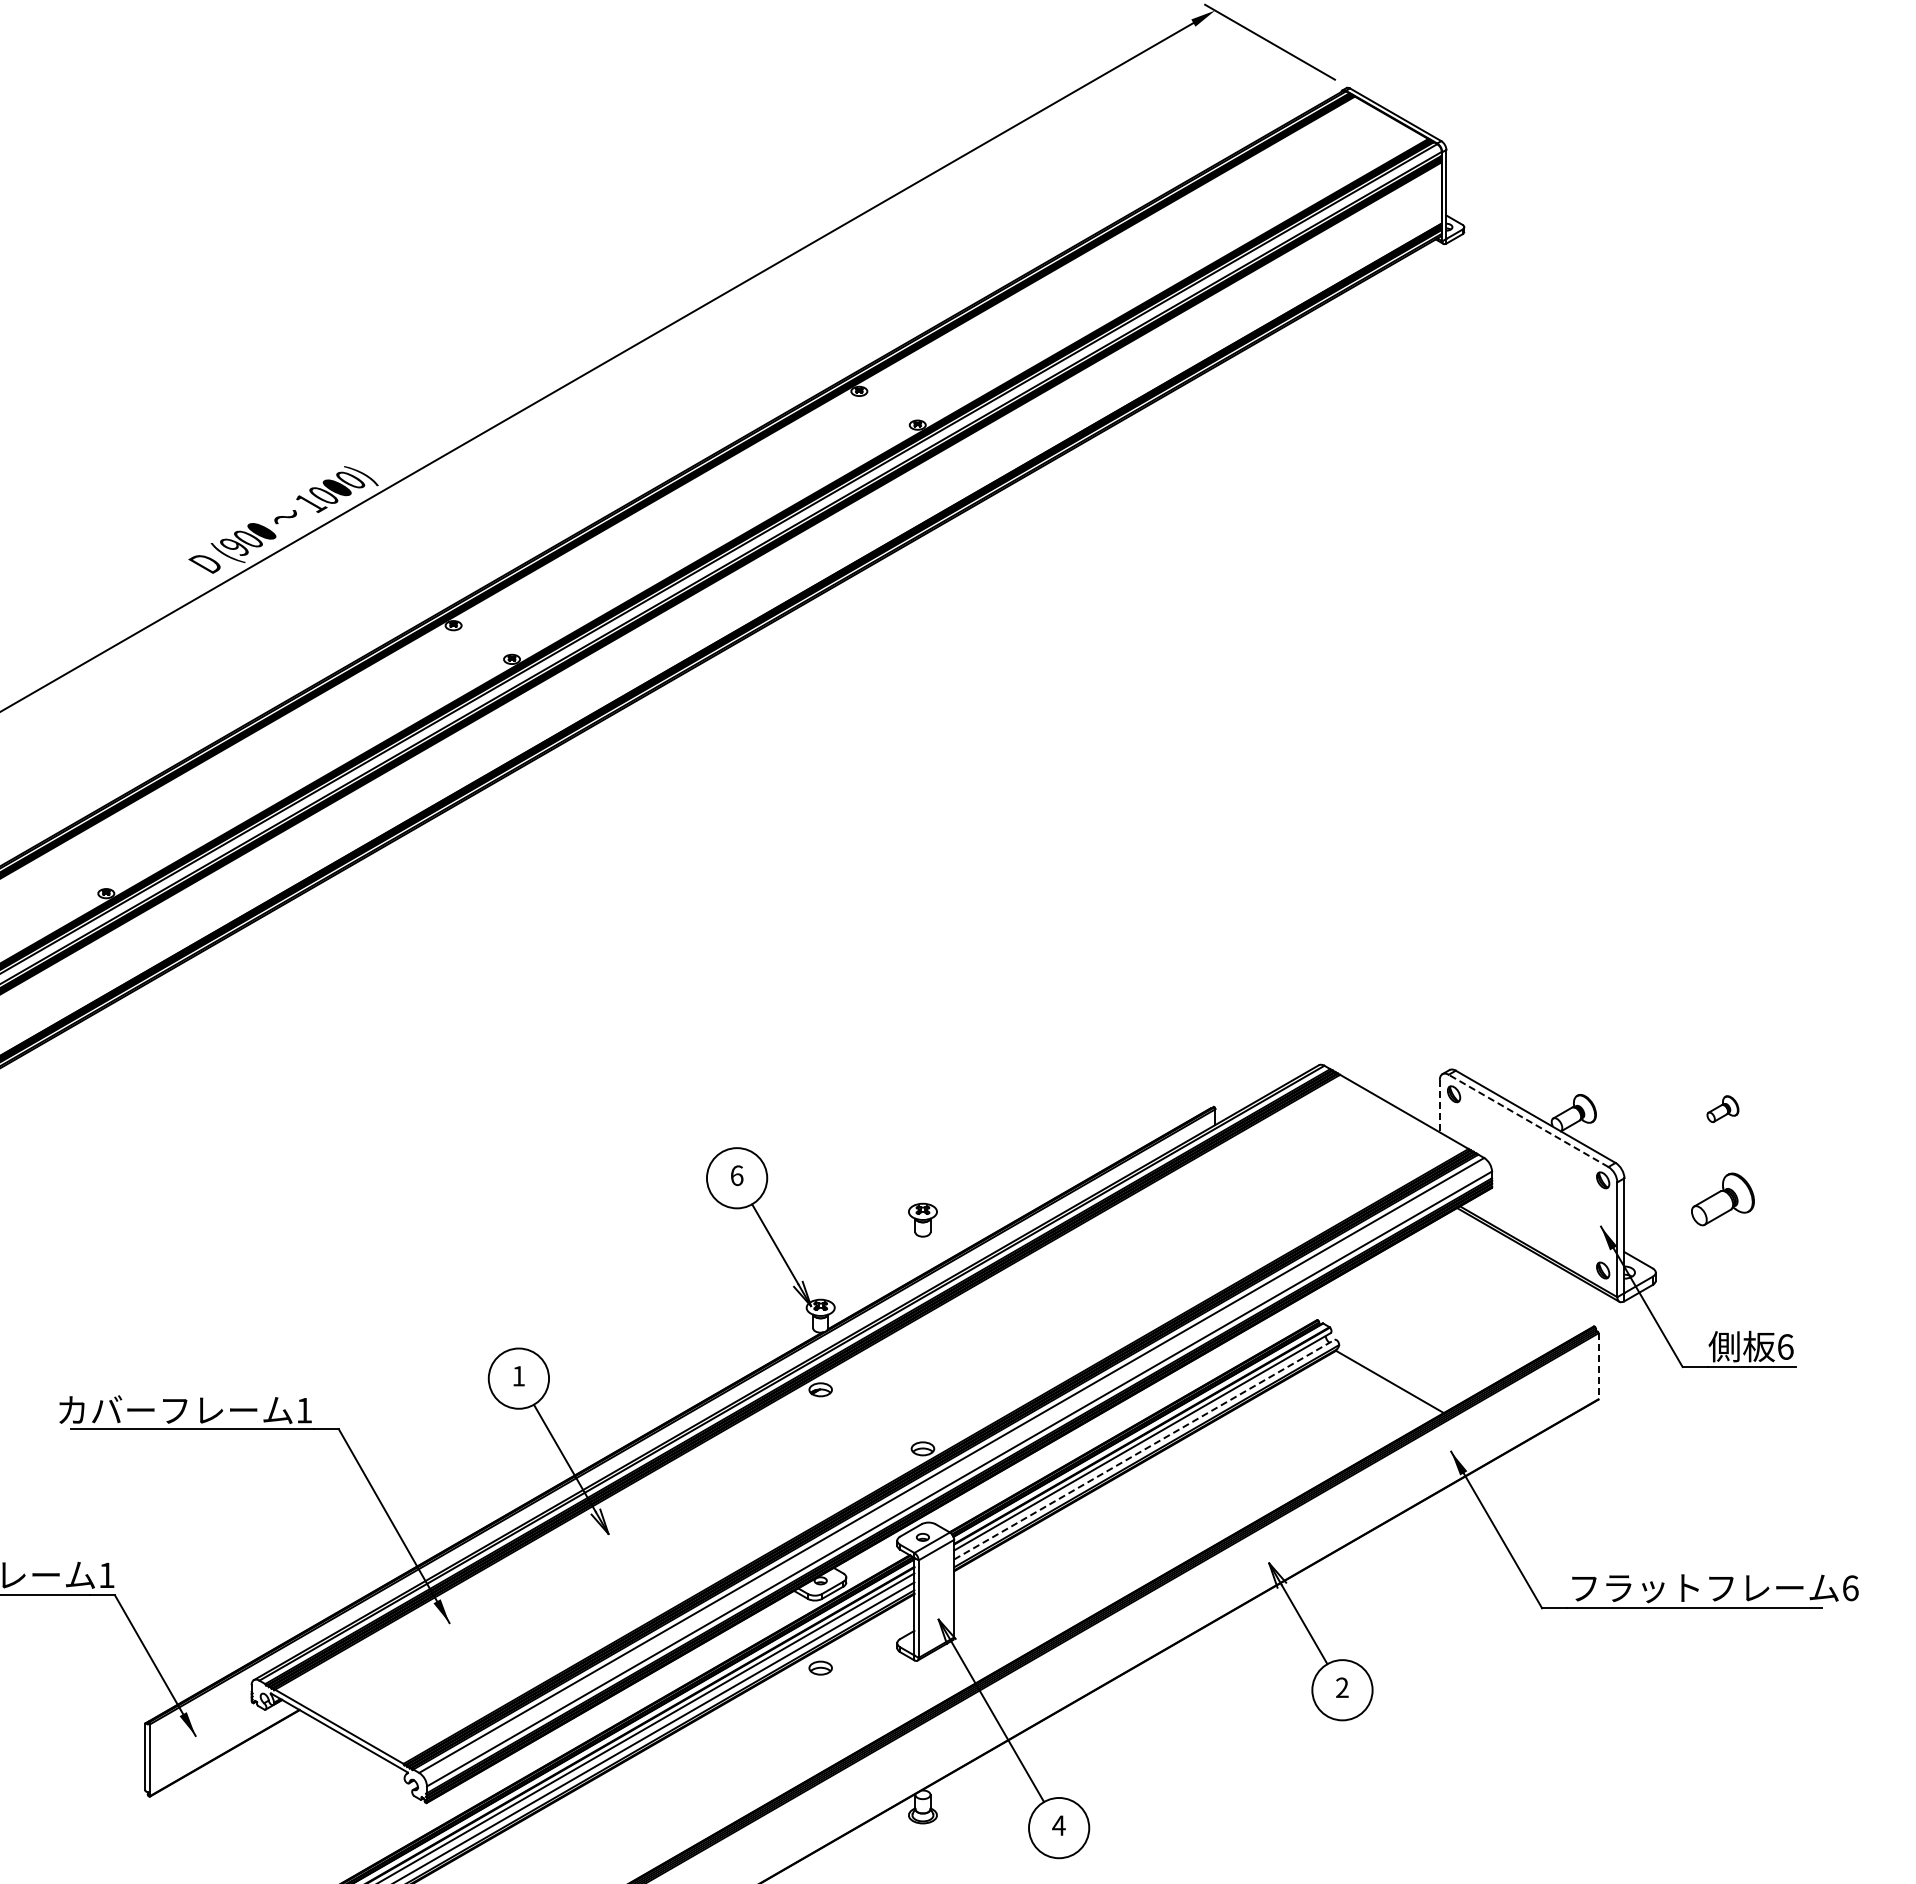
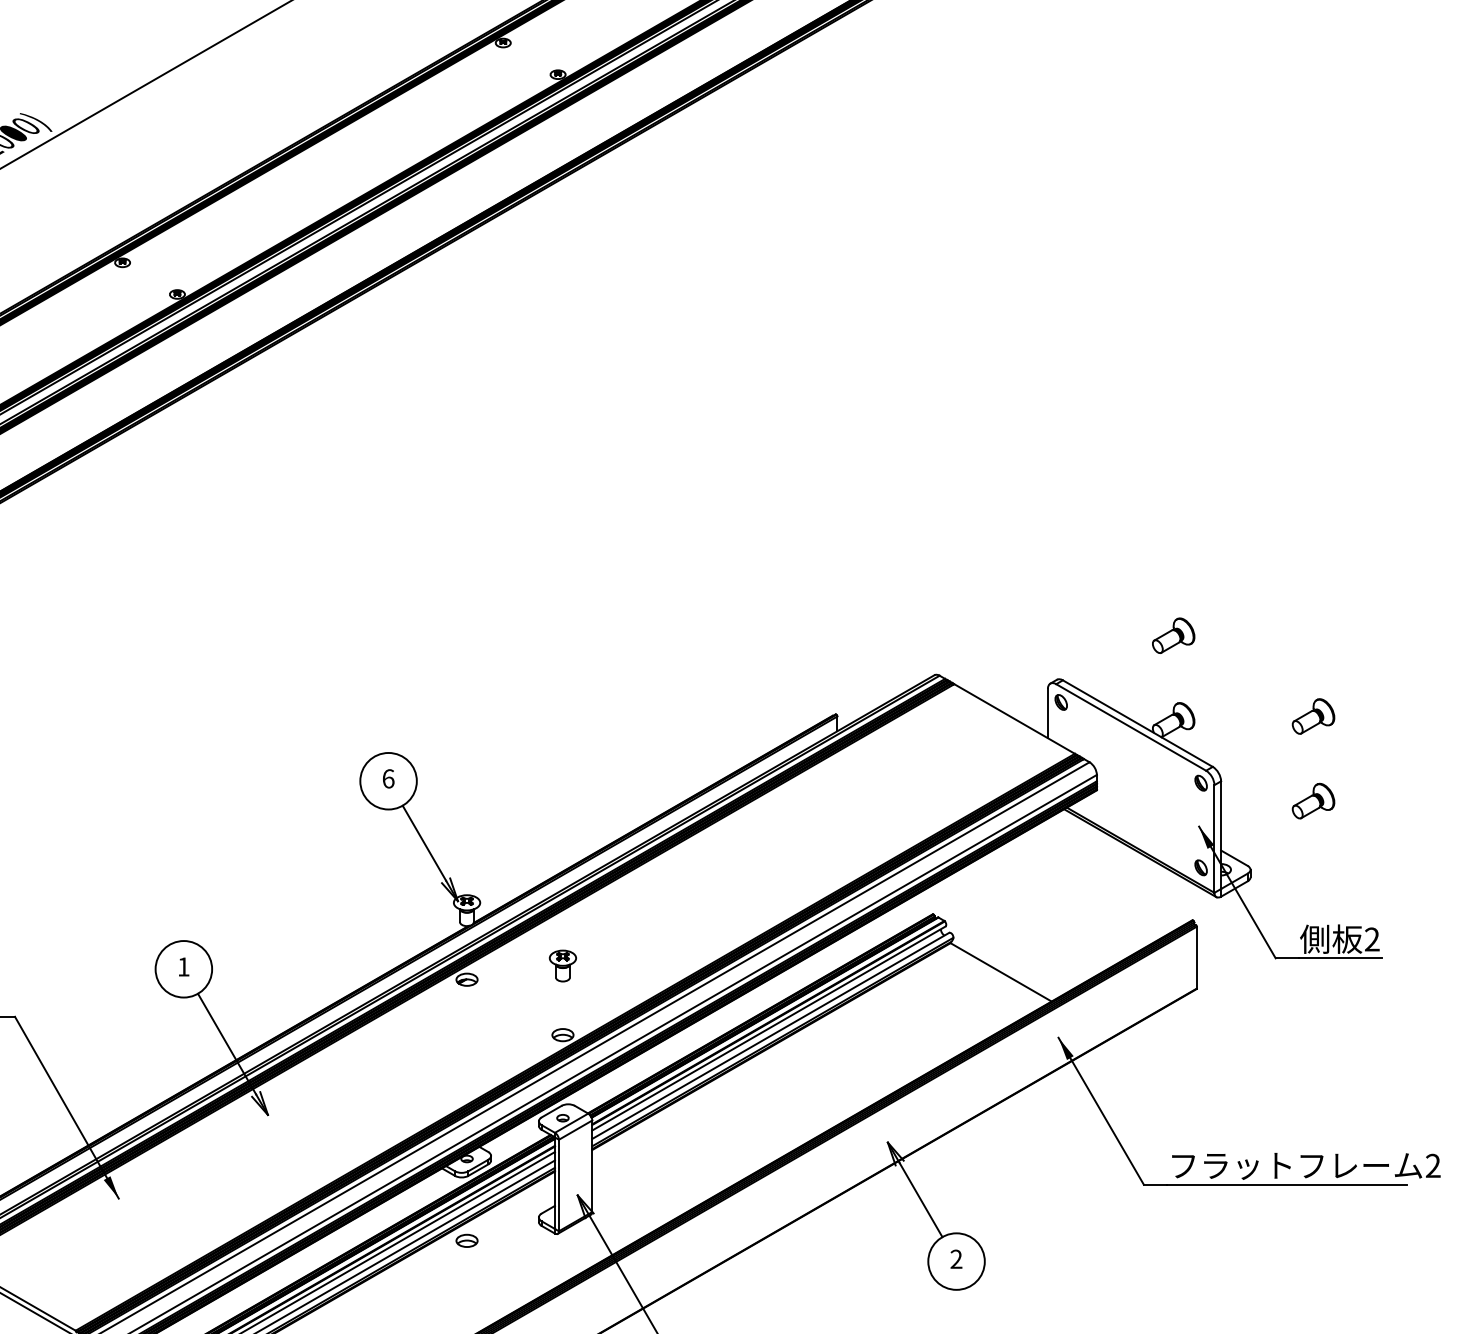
part: (1573, 1022) -> (1173, 635), added
line: (1439, 1106) -> (1047, 713), dashed -> solid
part: (1722, 1108) -> (1313, 715), size x1.43
line: (1528, 1120) -> (1131, 727), dashed -> solid
part: (1722, 1199) -> (1313, 801), size x0.71
part: (922, 1219) -> (562, 965), moved
text: (1785, 1346) -> (1372, 939), 6 -> 2
line: (1598, 1366) -> (1196, 957), dashed -> solid
line: (1144, 1449) -> (770, 1035), dashed -> solid
text: (1850, 1588) -> (1433, 1166), 6 -> 2

